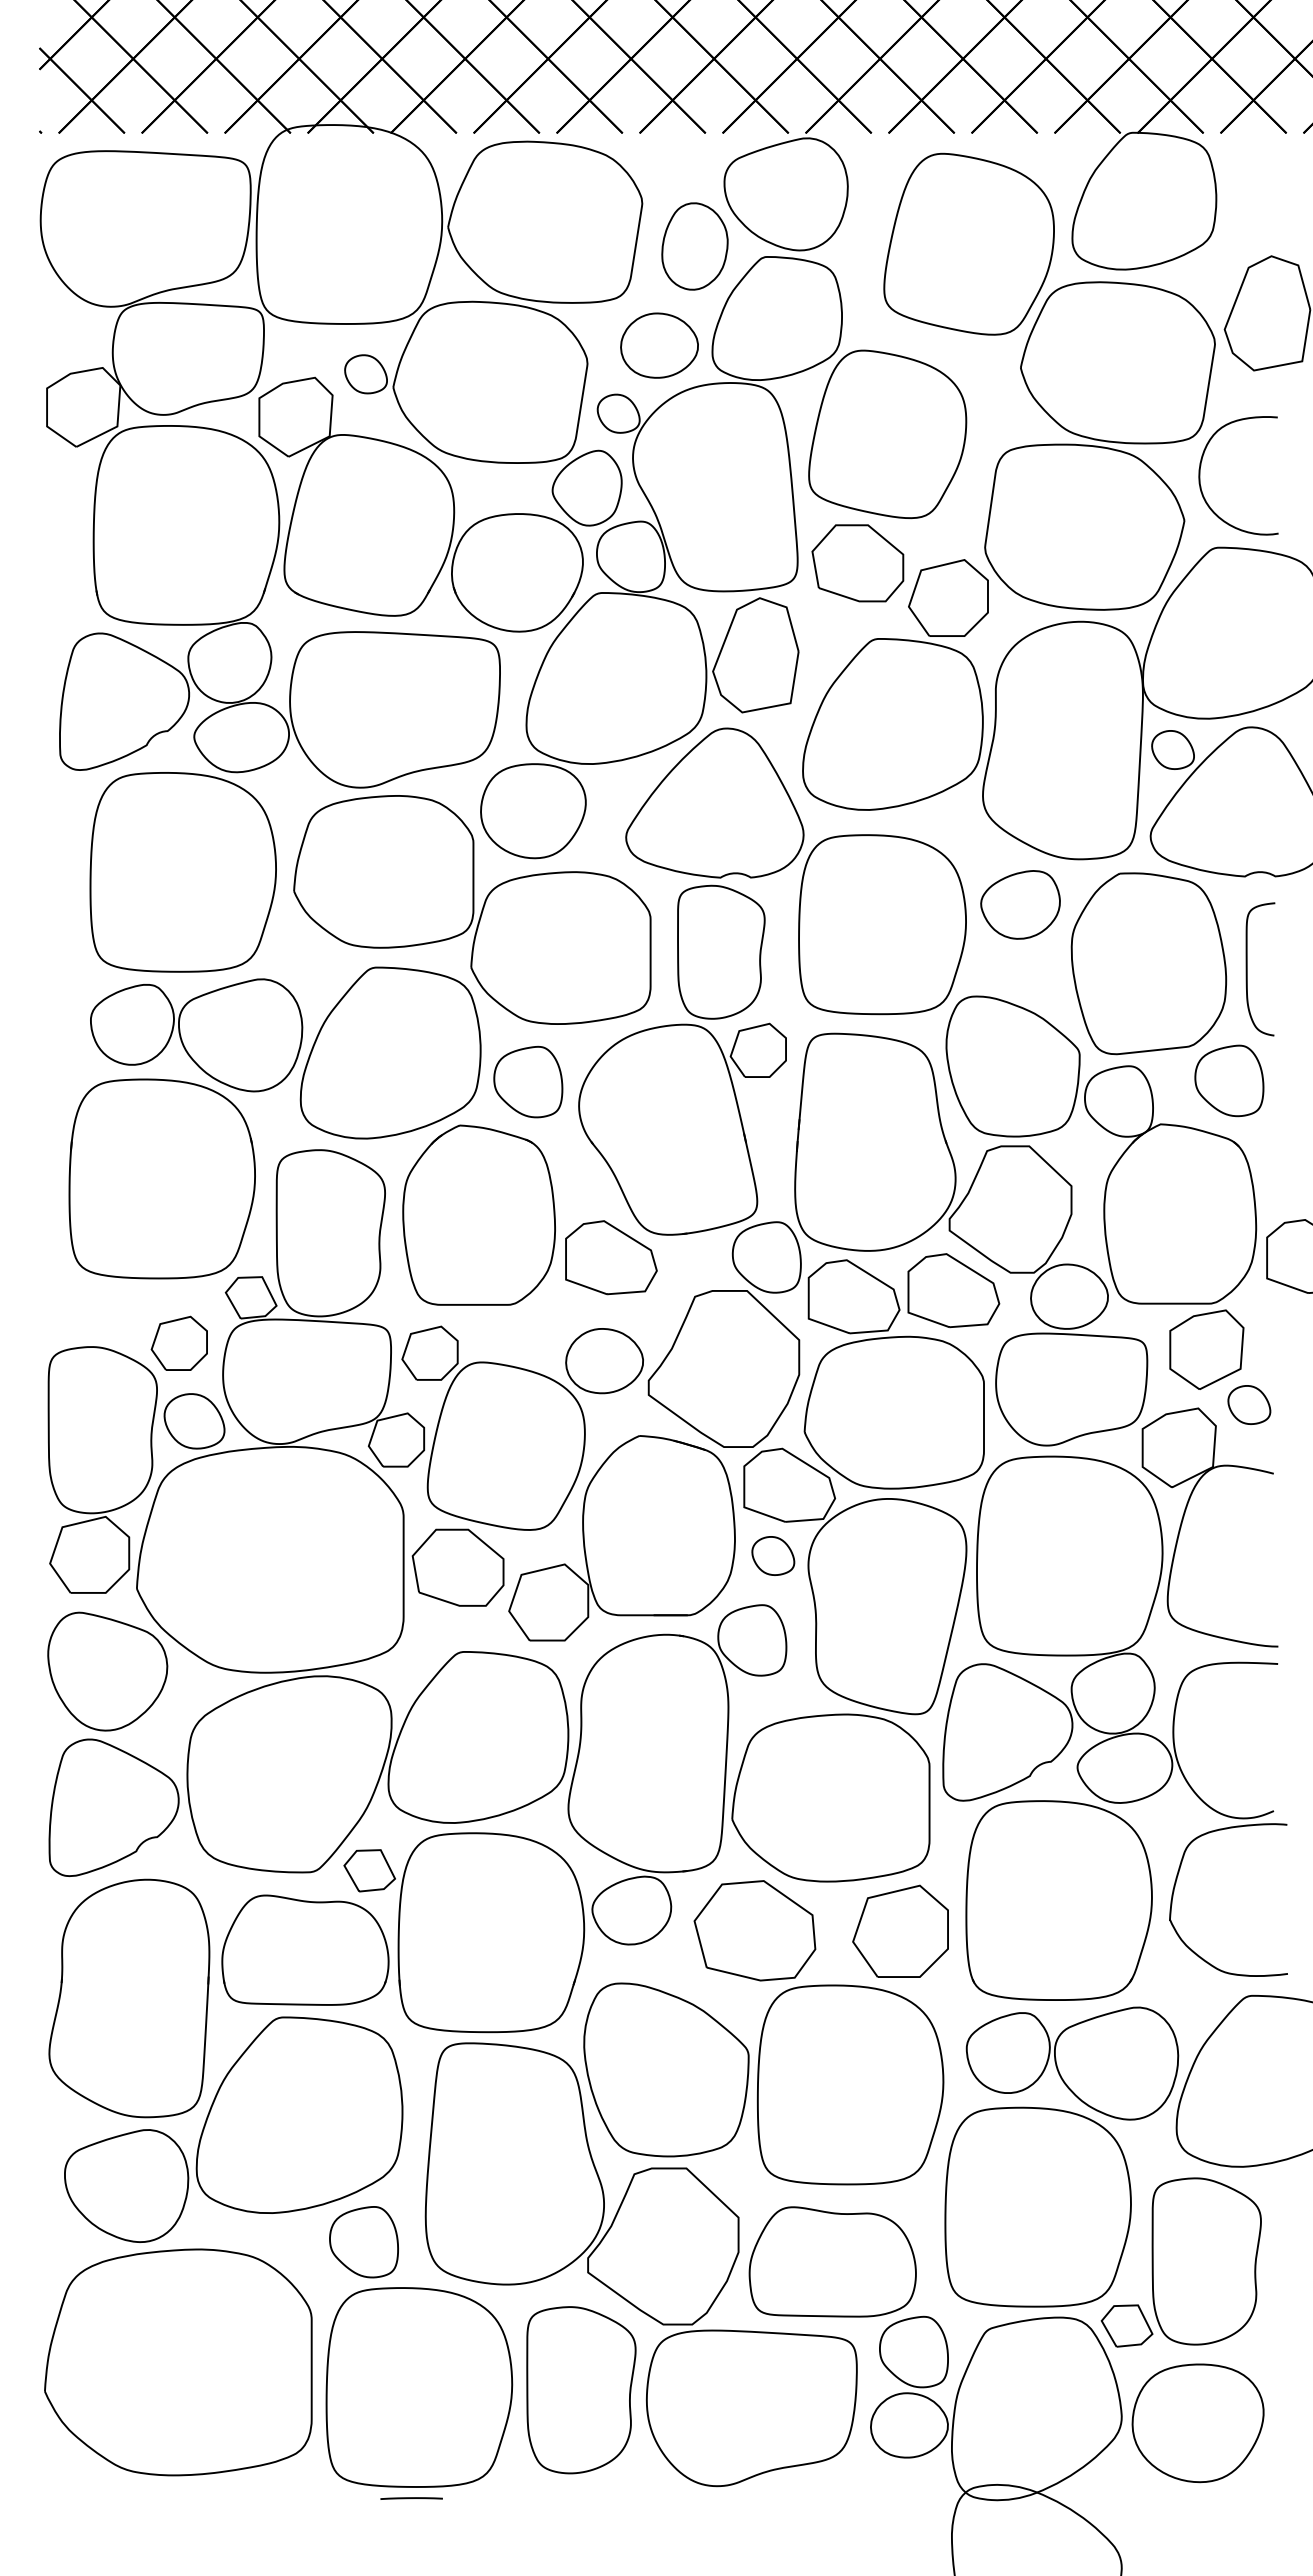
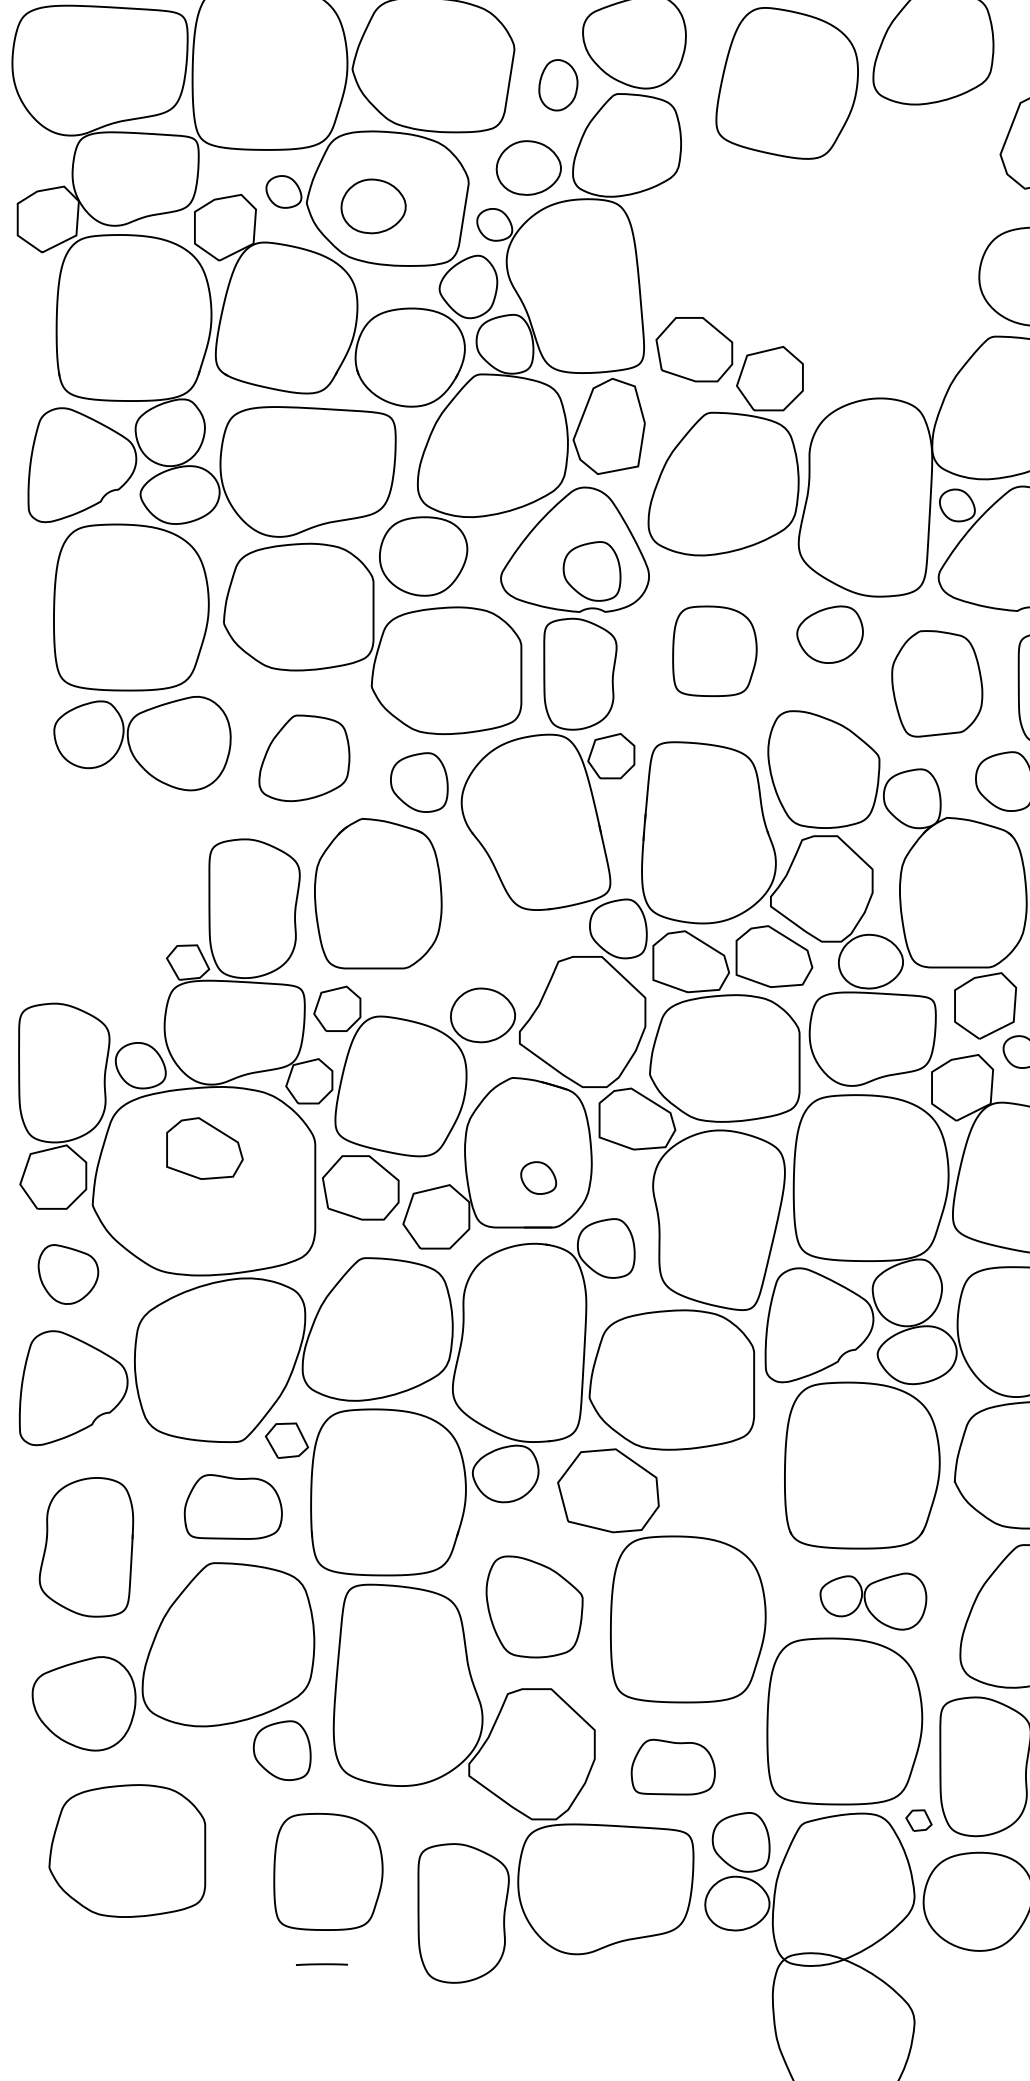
part: (694, 246) -> (558, 85), size x0.7
part: (473, 391) -> (373, 206), added
part: (887, 434) -> (719, 242), removed
part: (1099, 445) -> (895, 251), removed
part: (735, 828) -> (592, 570), added
part: (882, 924) -> (714, 651), size x0.6
part: (1148, 963) -> (936, 683), size x0.7
part: (390, 1052) -> (304, 757), size x0.6
part: (161, 1178) -> (113, 863), removed
part: (611, 1257) -> (205, 1148), moved
part: (178, 1342) -> (127, 999), removed
part: (773, 1555) -> (538, 1177), moved
part: (107, 1671) -> (68, 1274), size x0.6
part: (900, 1930) -> (729, 1490), removed
part: (305, 1949) -> (233, 1506), size x0.7
part: (129, 1998) -> (86, 1547), size x0.7
part: (1072, 2063) -> (873, 1601), size x0.6
part: (666, 2069) -> (534, 1606), size x0.7
part: (832, 2261) -> (673, 1766), size x0.6
part: (1126, 2325) -> (918, 1820), size x0.6
part: (178, 2362) -> (127, 1851), size x0.7
part: (419, 2387) -> (328, 1871), size x0.7
part: (581, 2390) -> (463, 1913), moved

